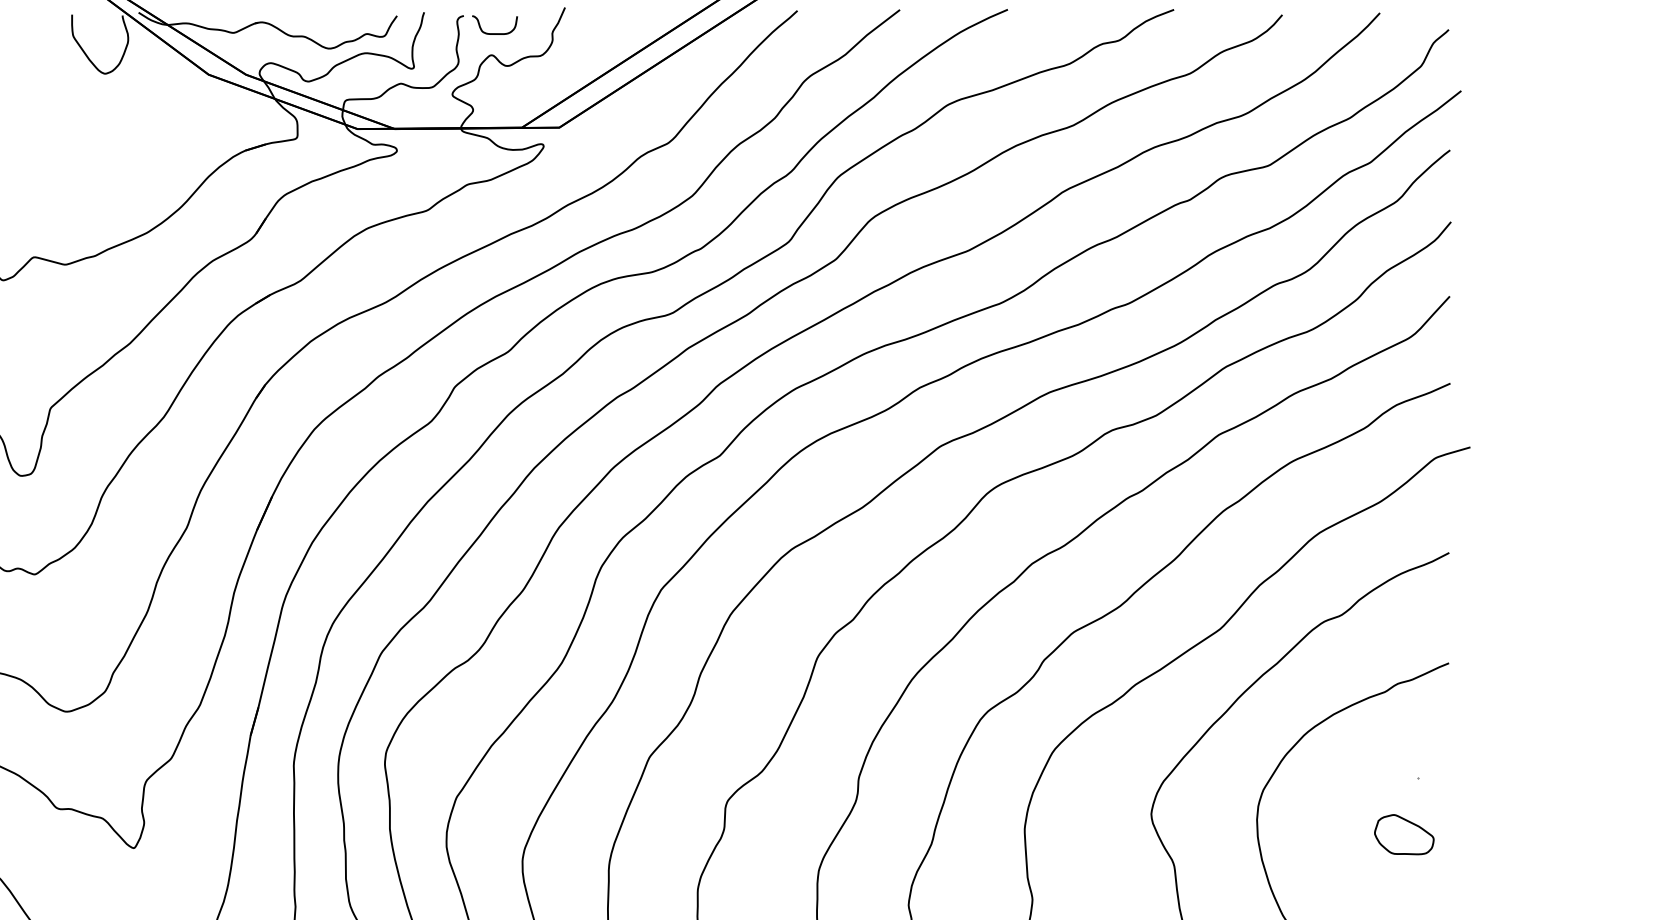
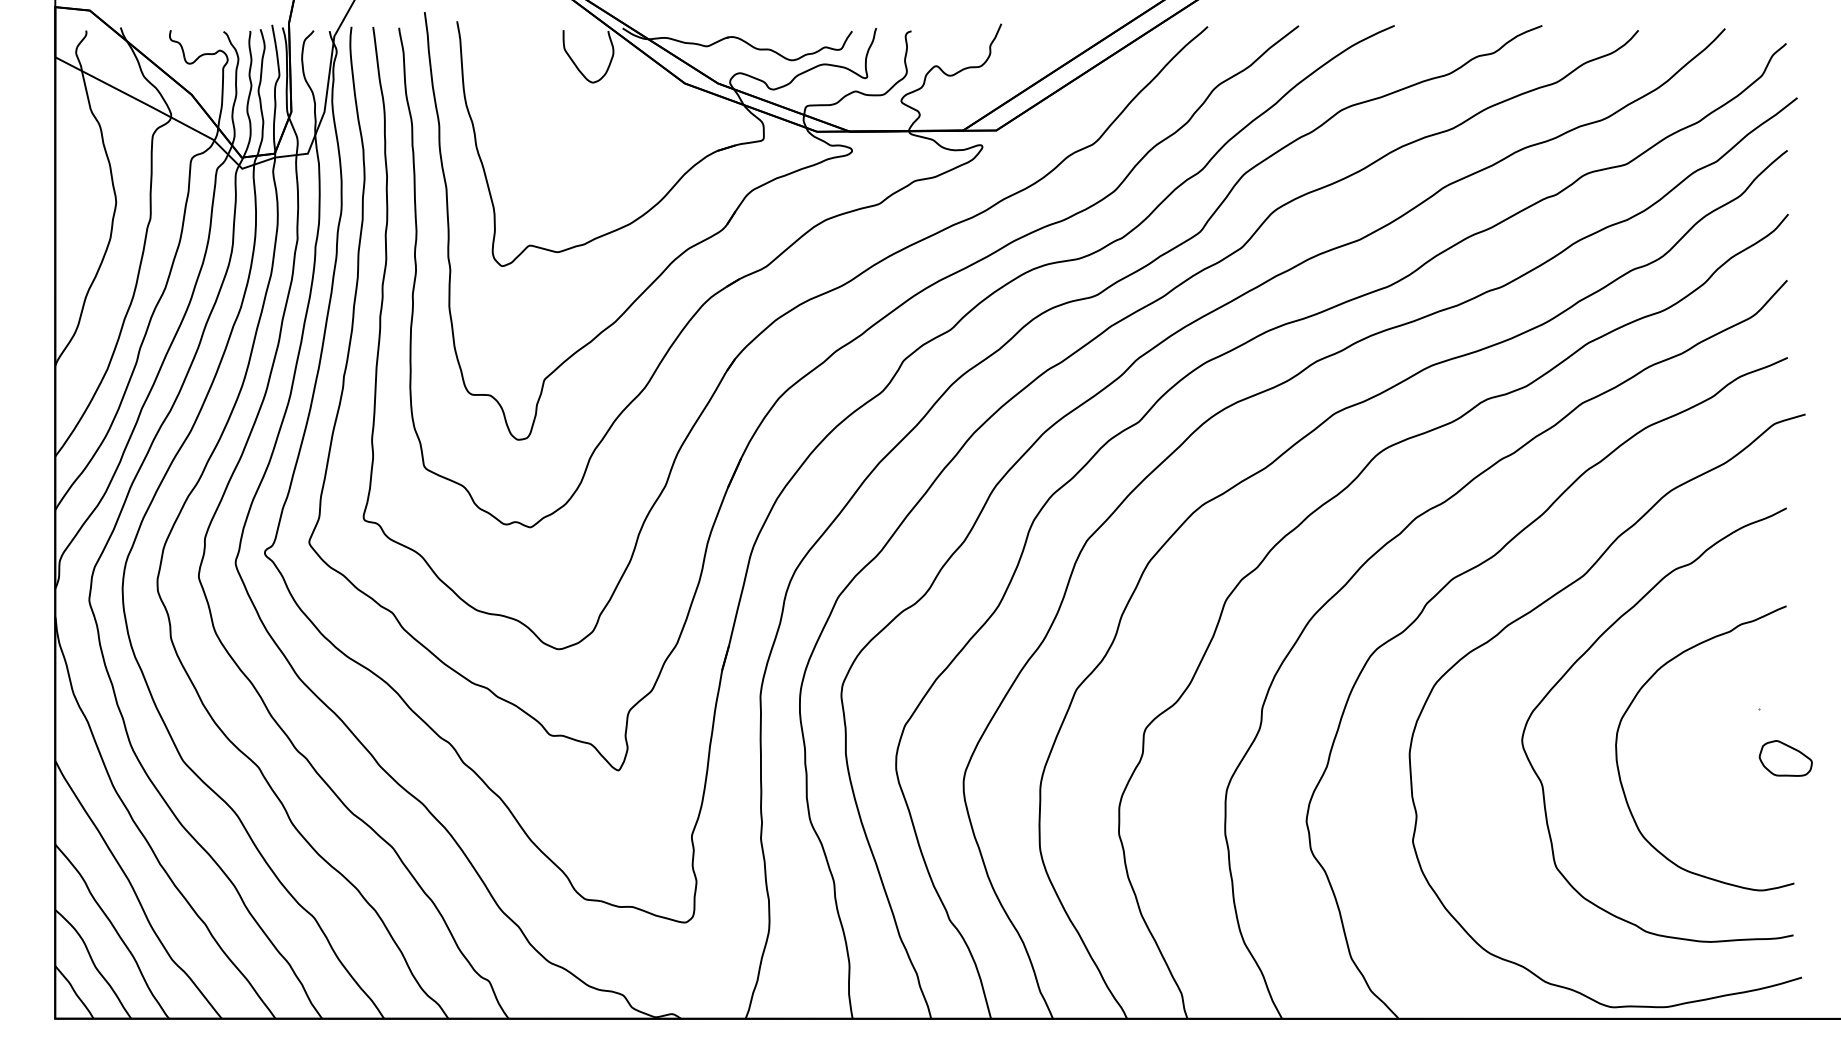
curve: (495, 33) -> (939, 46), removed
part: (1403, 834) -> (1785, 758), moved

